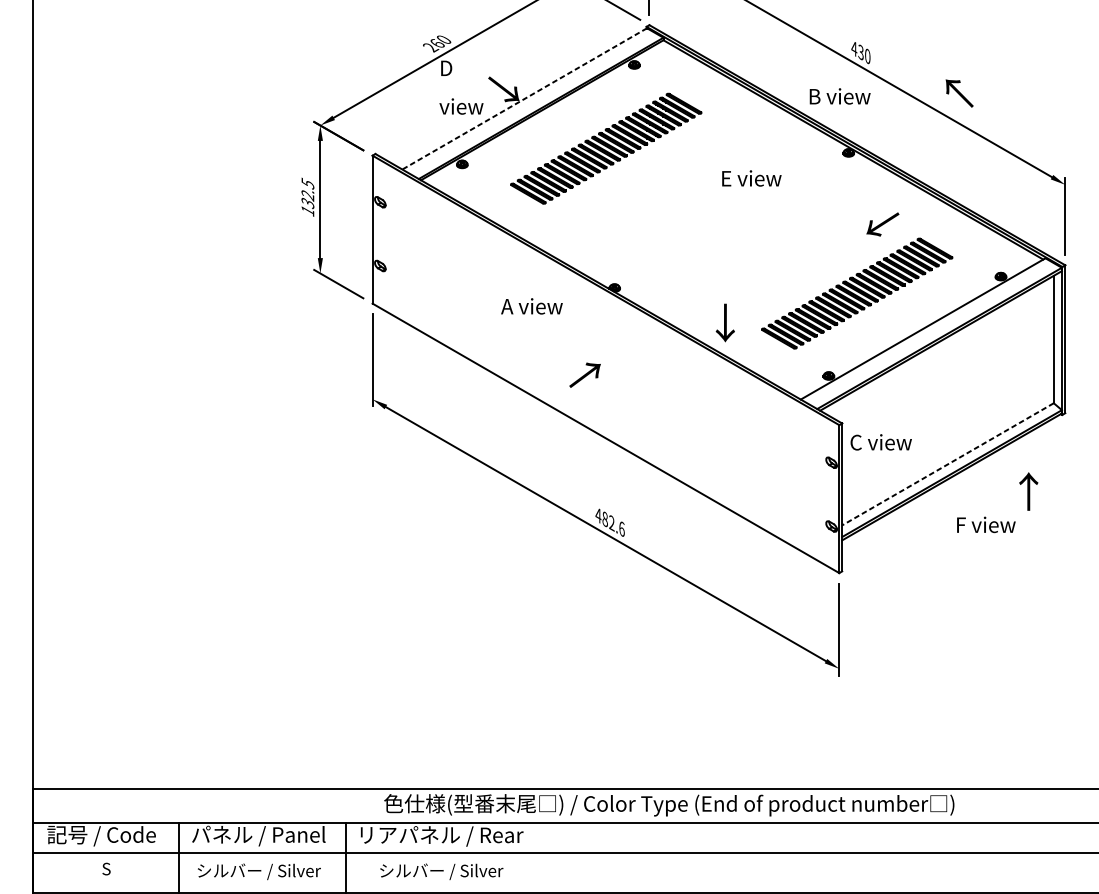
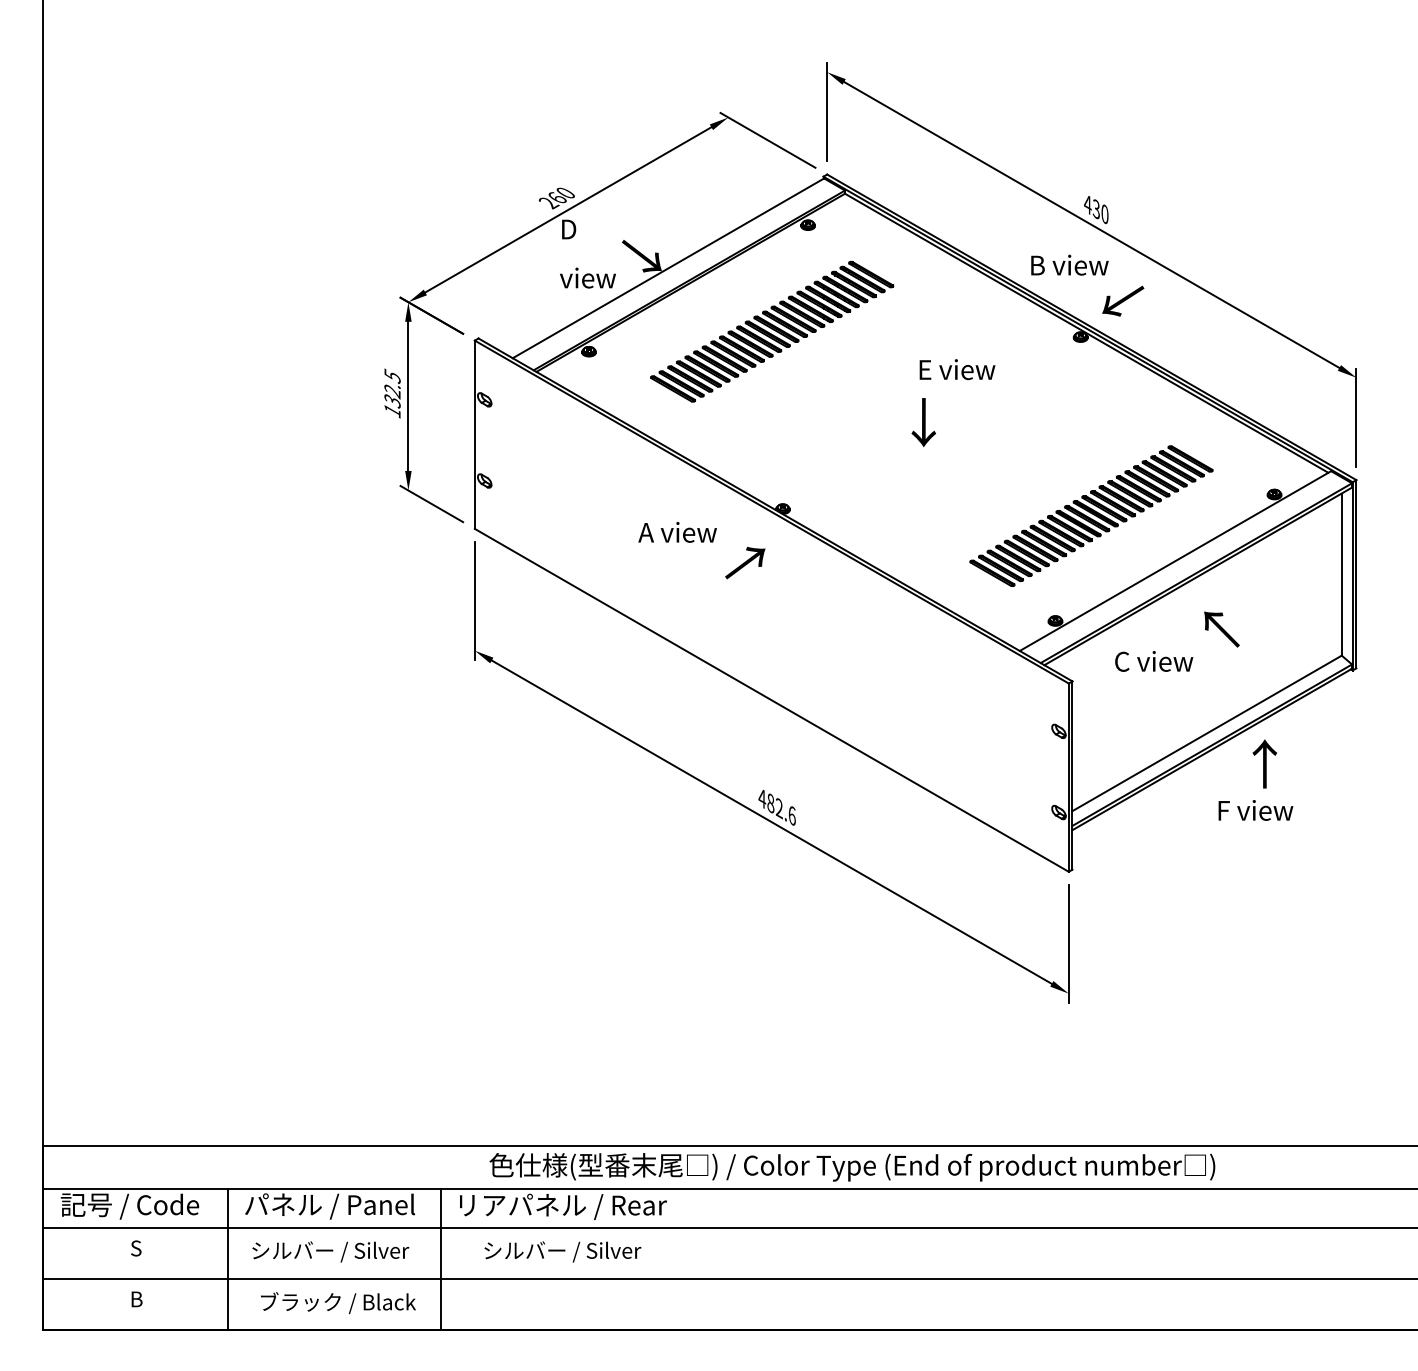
text: (959, 93) -> (1221, 629), moved
line: (524, 99) -> (668, 268), dashed -> solid
text: (883, 223) -> (1123, 300), moved
text: (725, 322) -> (923, 422), moved
text: (585, 374) -> (745, 562), moved
text: (881, 442) -> (1154, 661), moved
line: (947, 464) -> (1206, 733), dashed -> solid
text: (1028, 491) -> (1264, 763), moved

